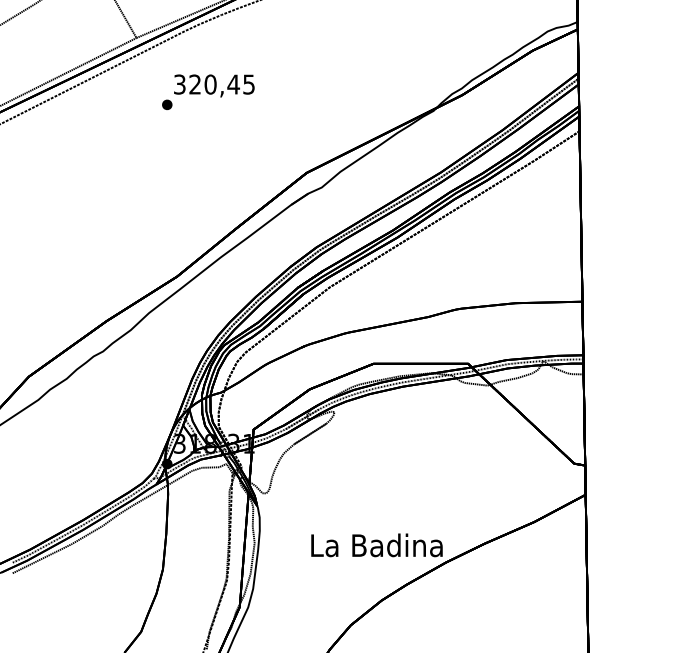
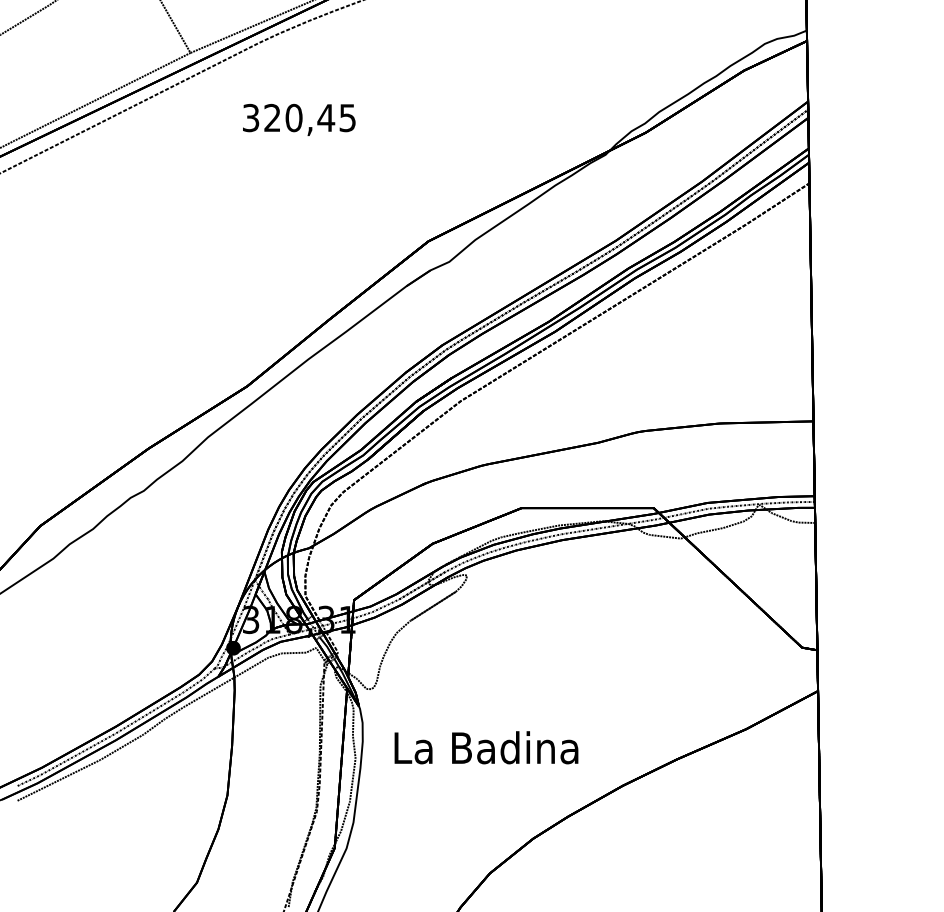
part: (167, 104) -> (233, 146), removed
text: (377, 545) -> (486, 747), moved

